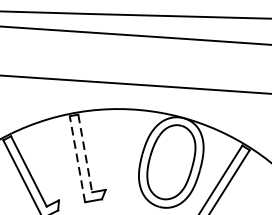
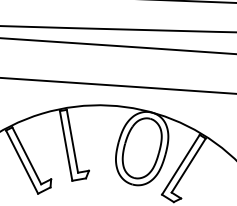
line: (85, 153) -> (72, 141), dashed -> solid
line: (77, 158) -> (66, 145), dashed -> solid

